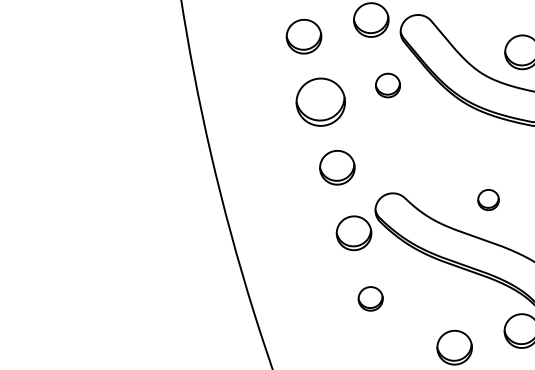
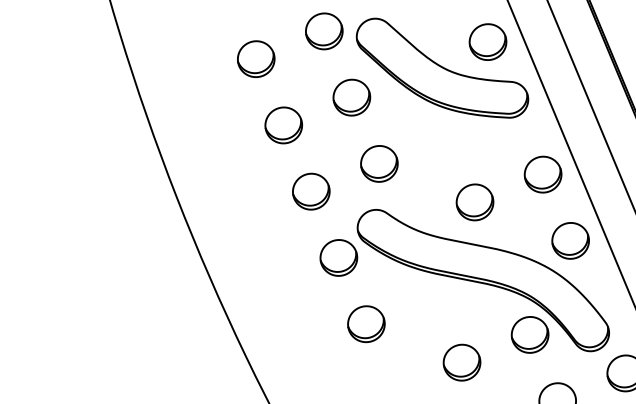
part: (387, 85) -> (351, 97), size x1.43
part: (320, 102) -> (283, 125), size x0.71
part: (404, 150) -> (379, 163), added
part: (488, 200) -> (474, 202), size x1.67
part: (370, 299) -> (366, 324), size x1.43

